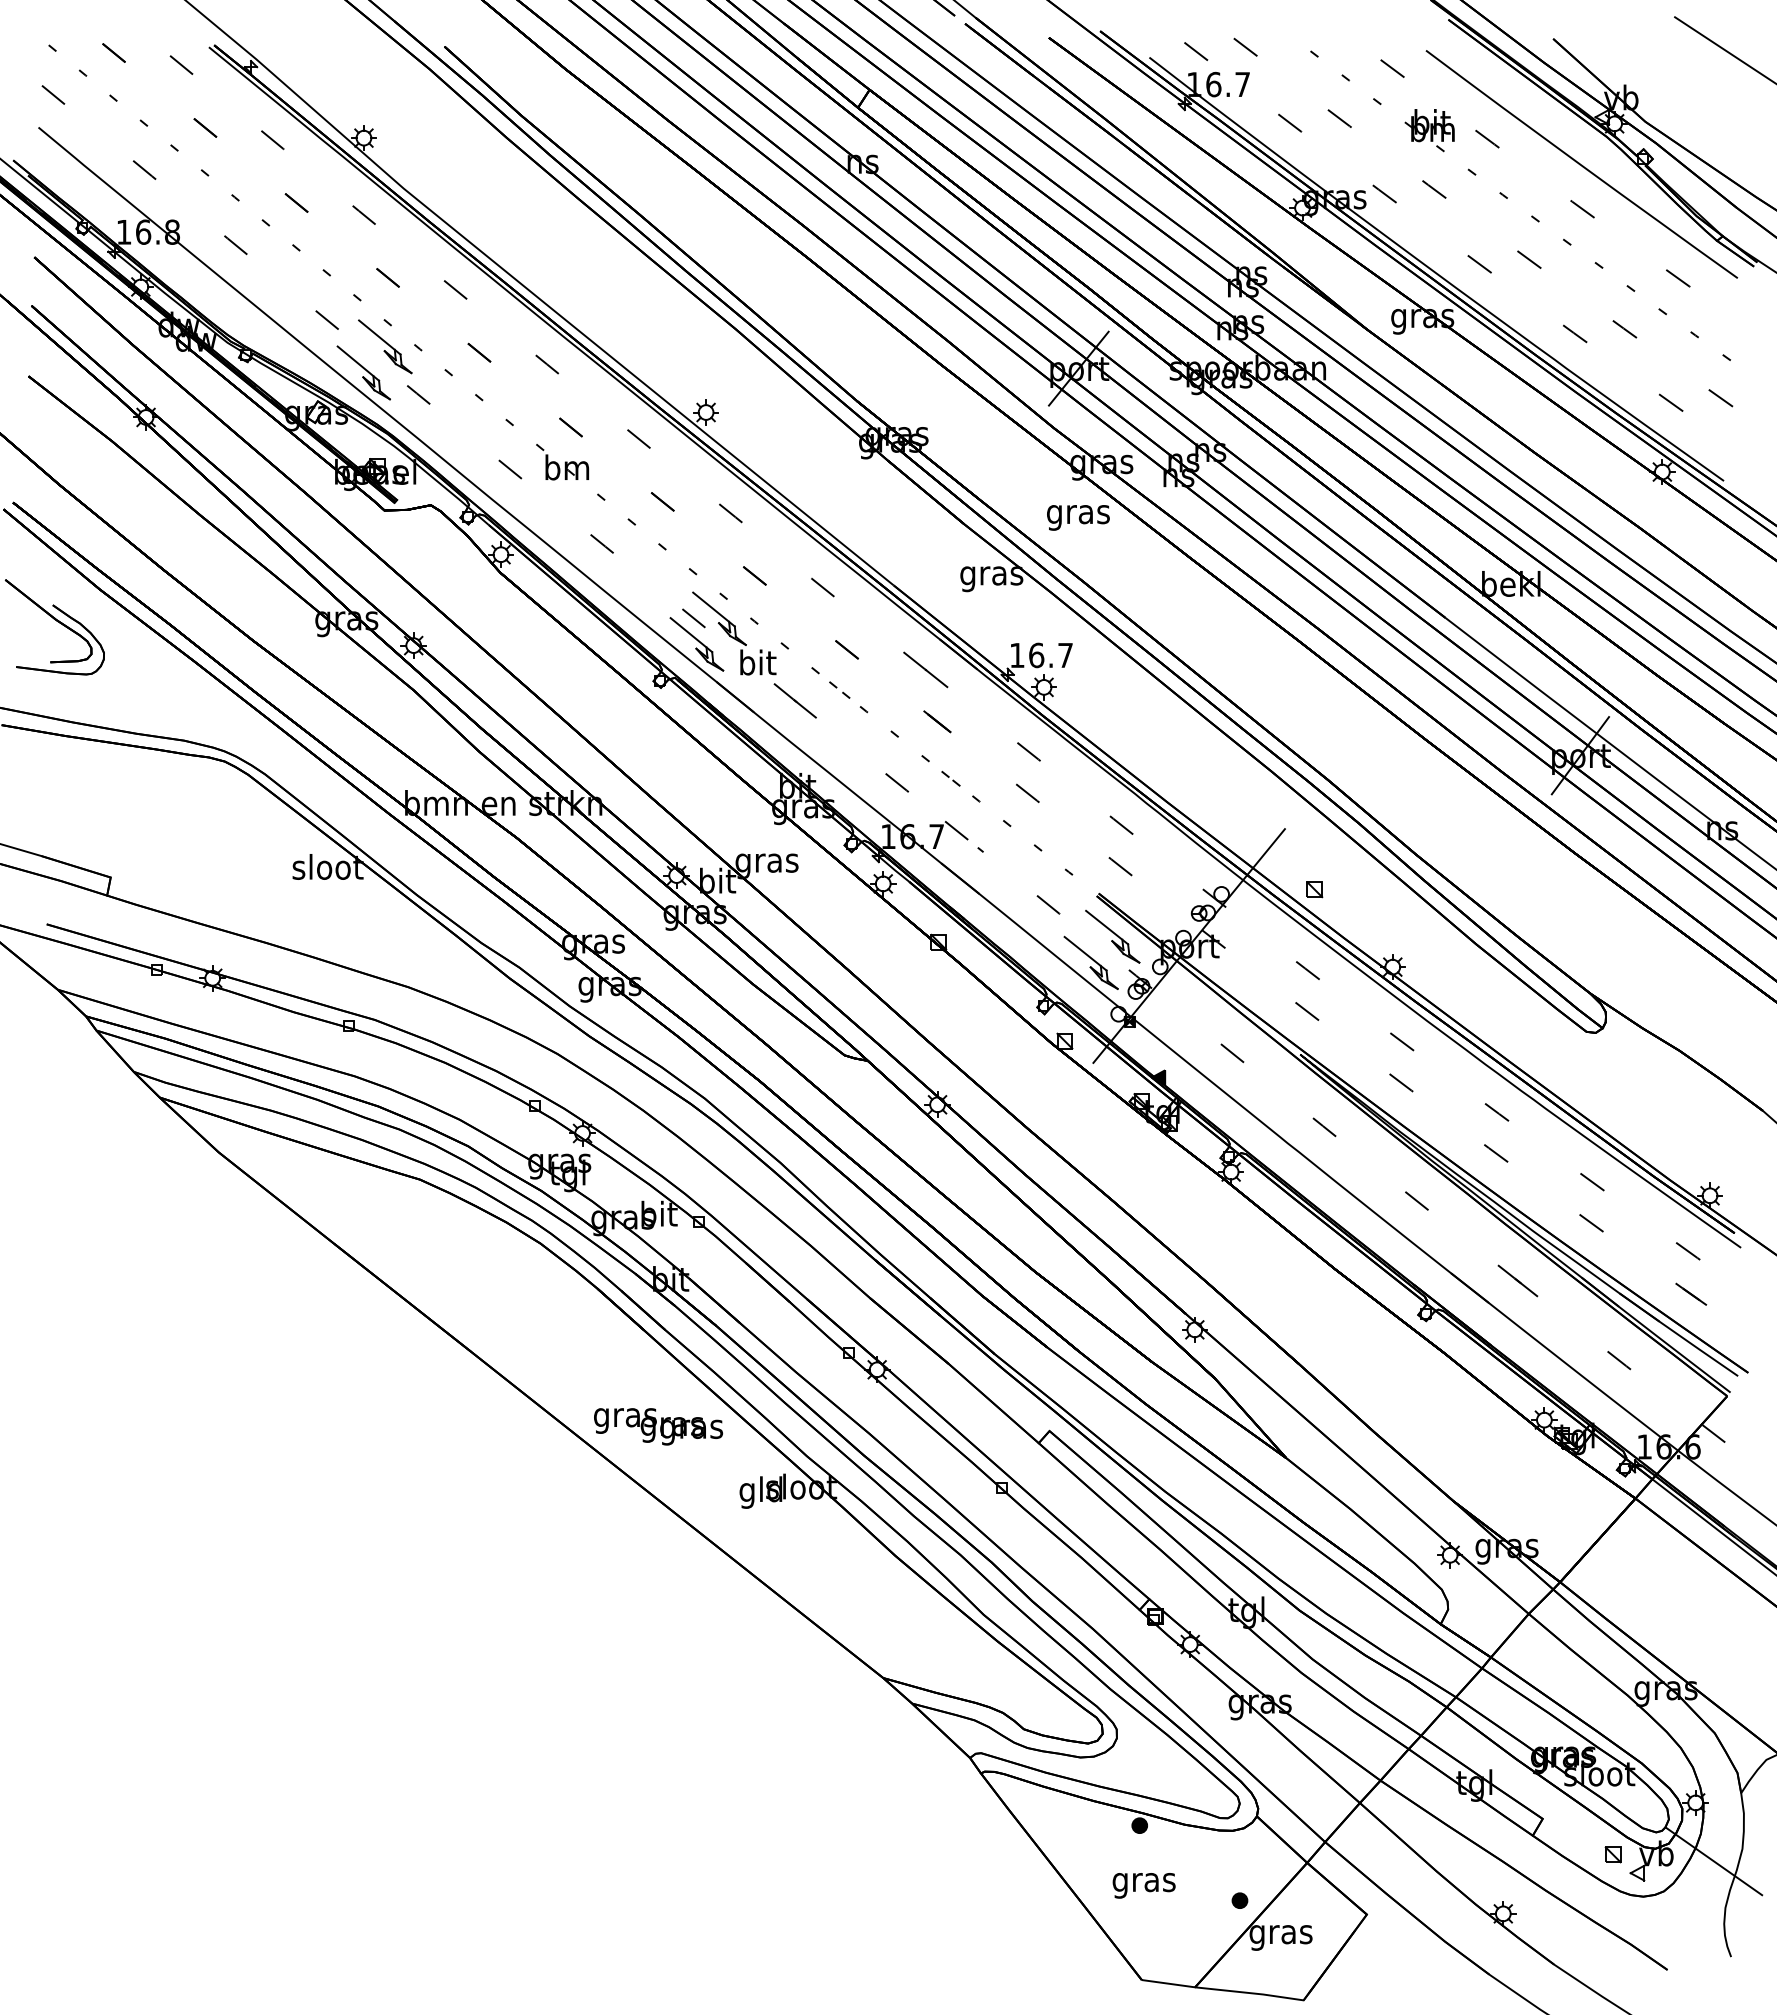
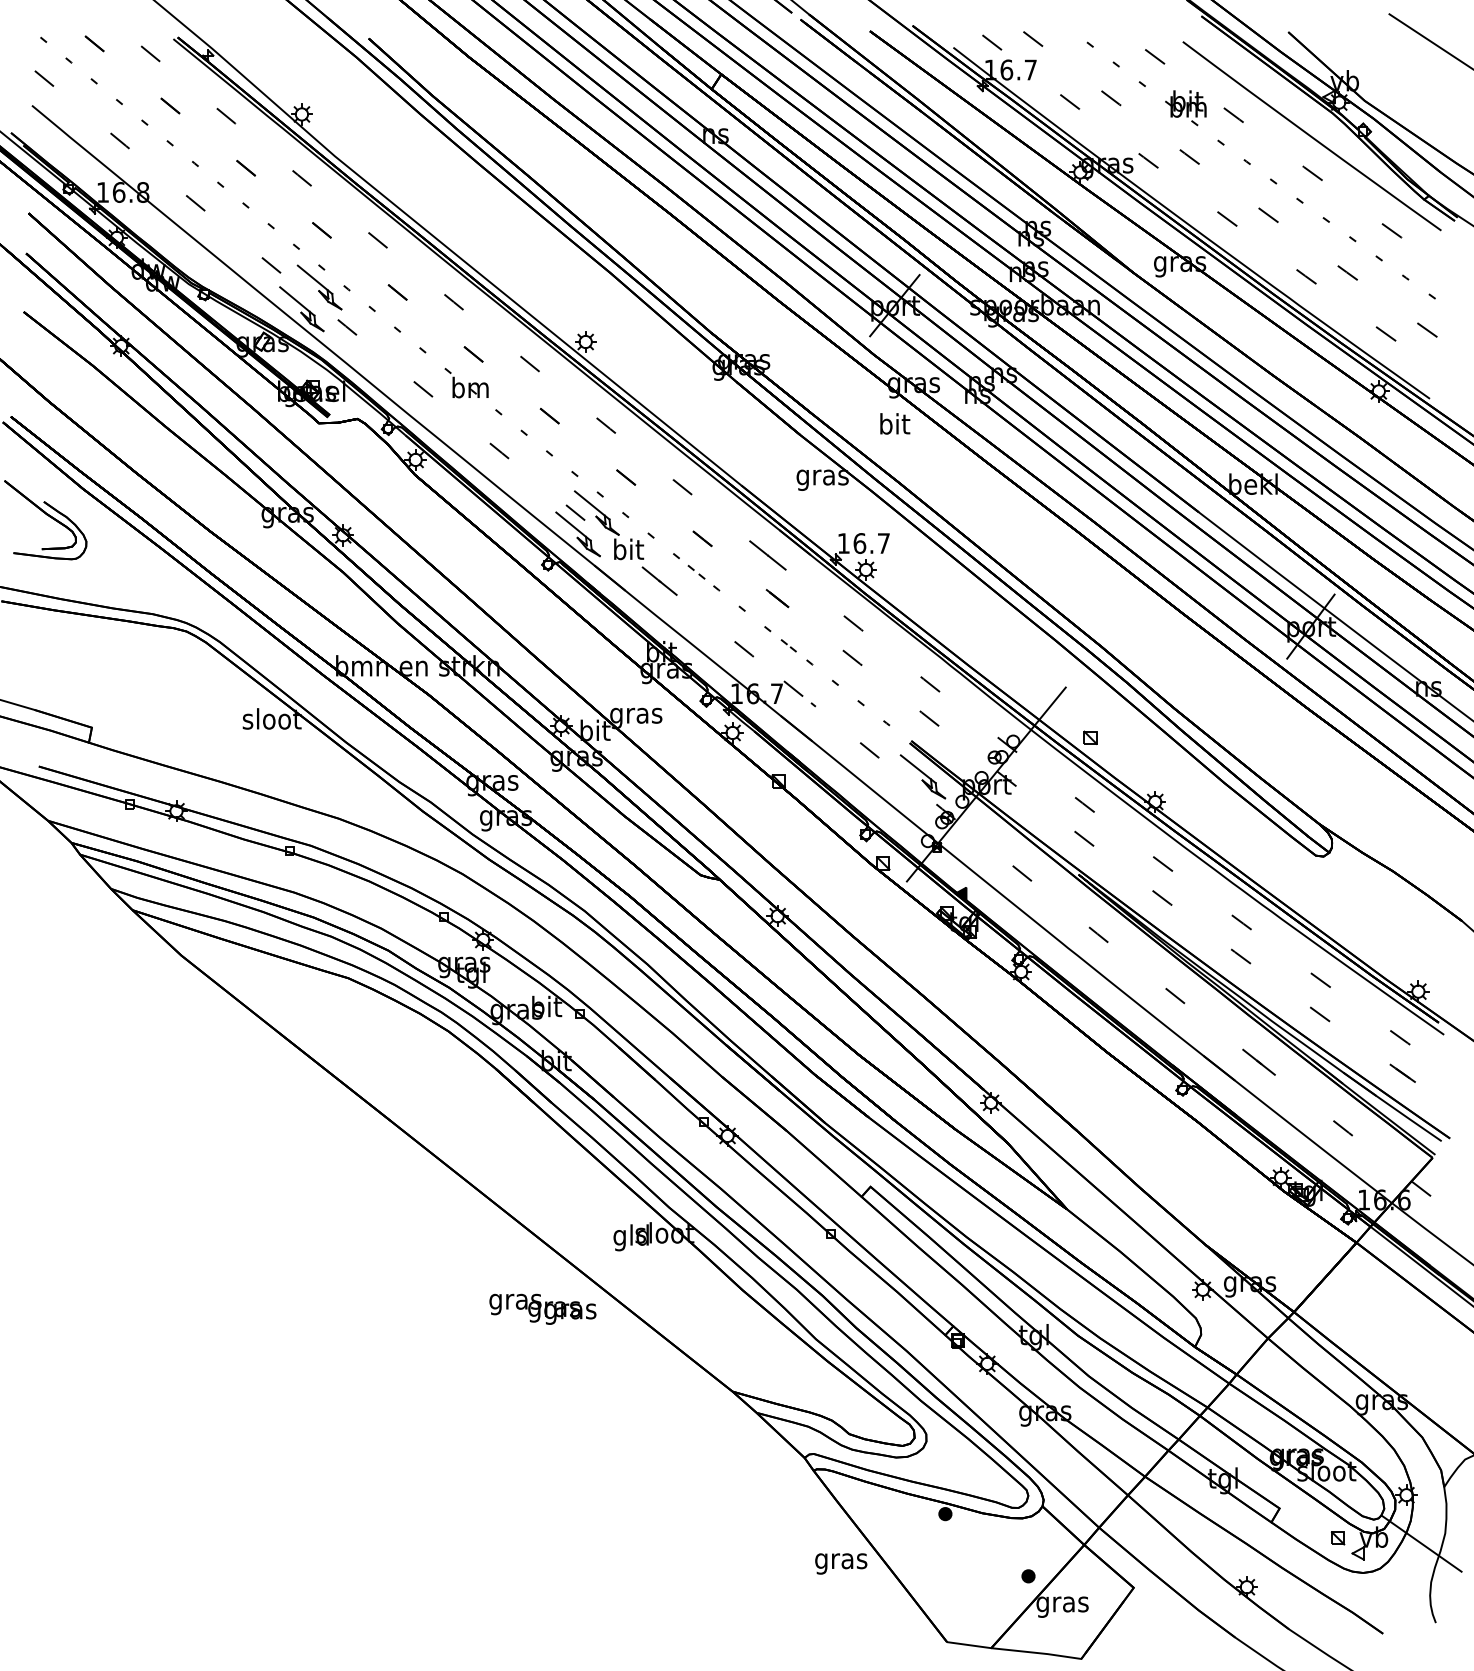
text: (1078, 514) -> (894, 426), gras -> bit
part: (1090, 962) -> (904, 798), removed
text: (658, 1426) -> (542, 1309), moved
text: (1143, 1885) -> (840, 1563), moved

